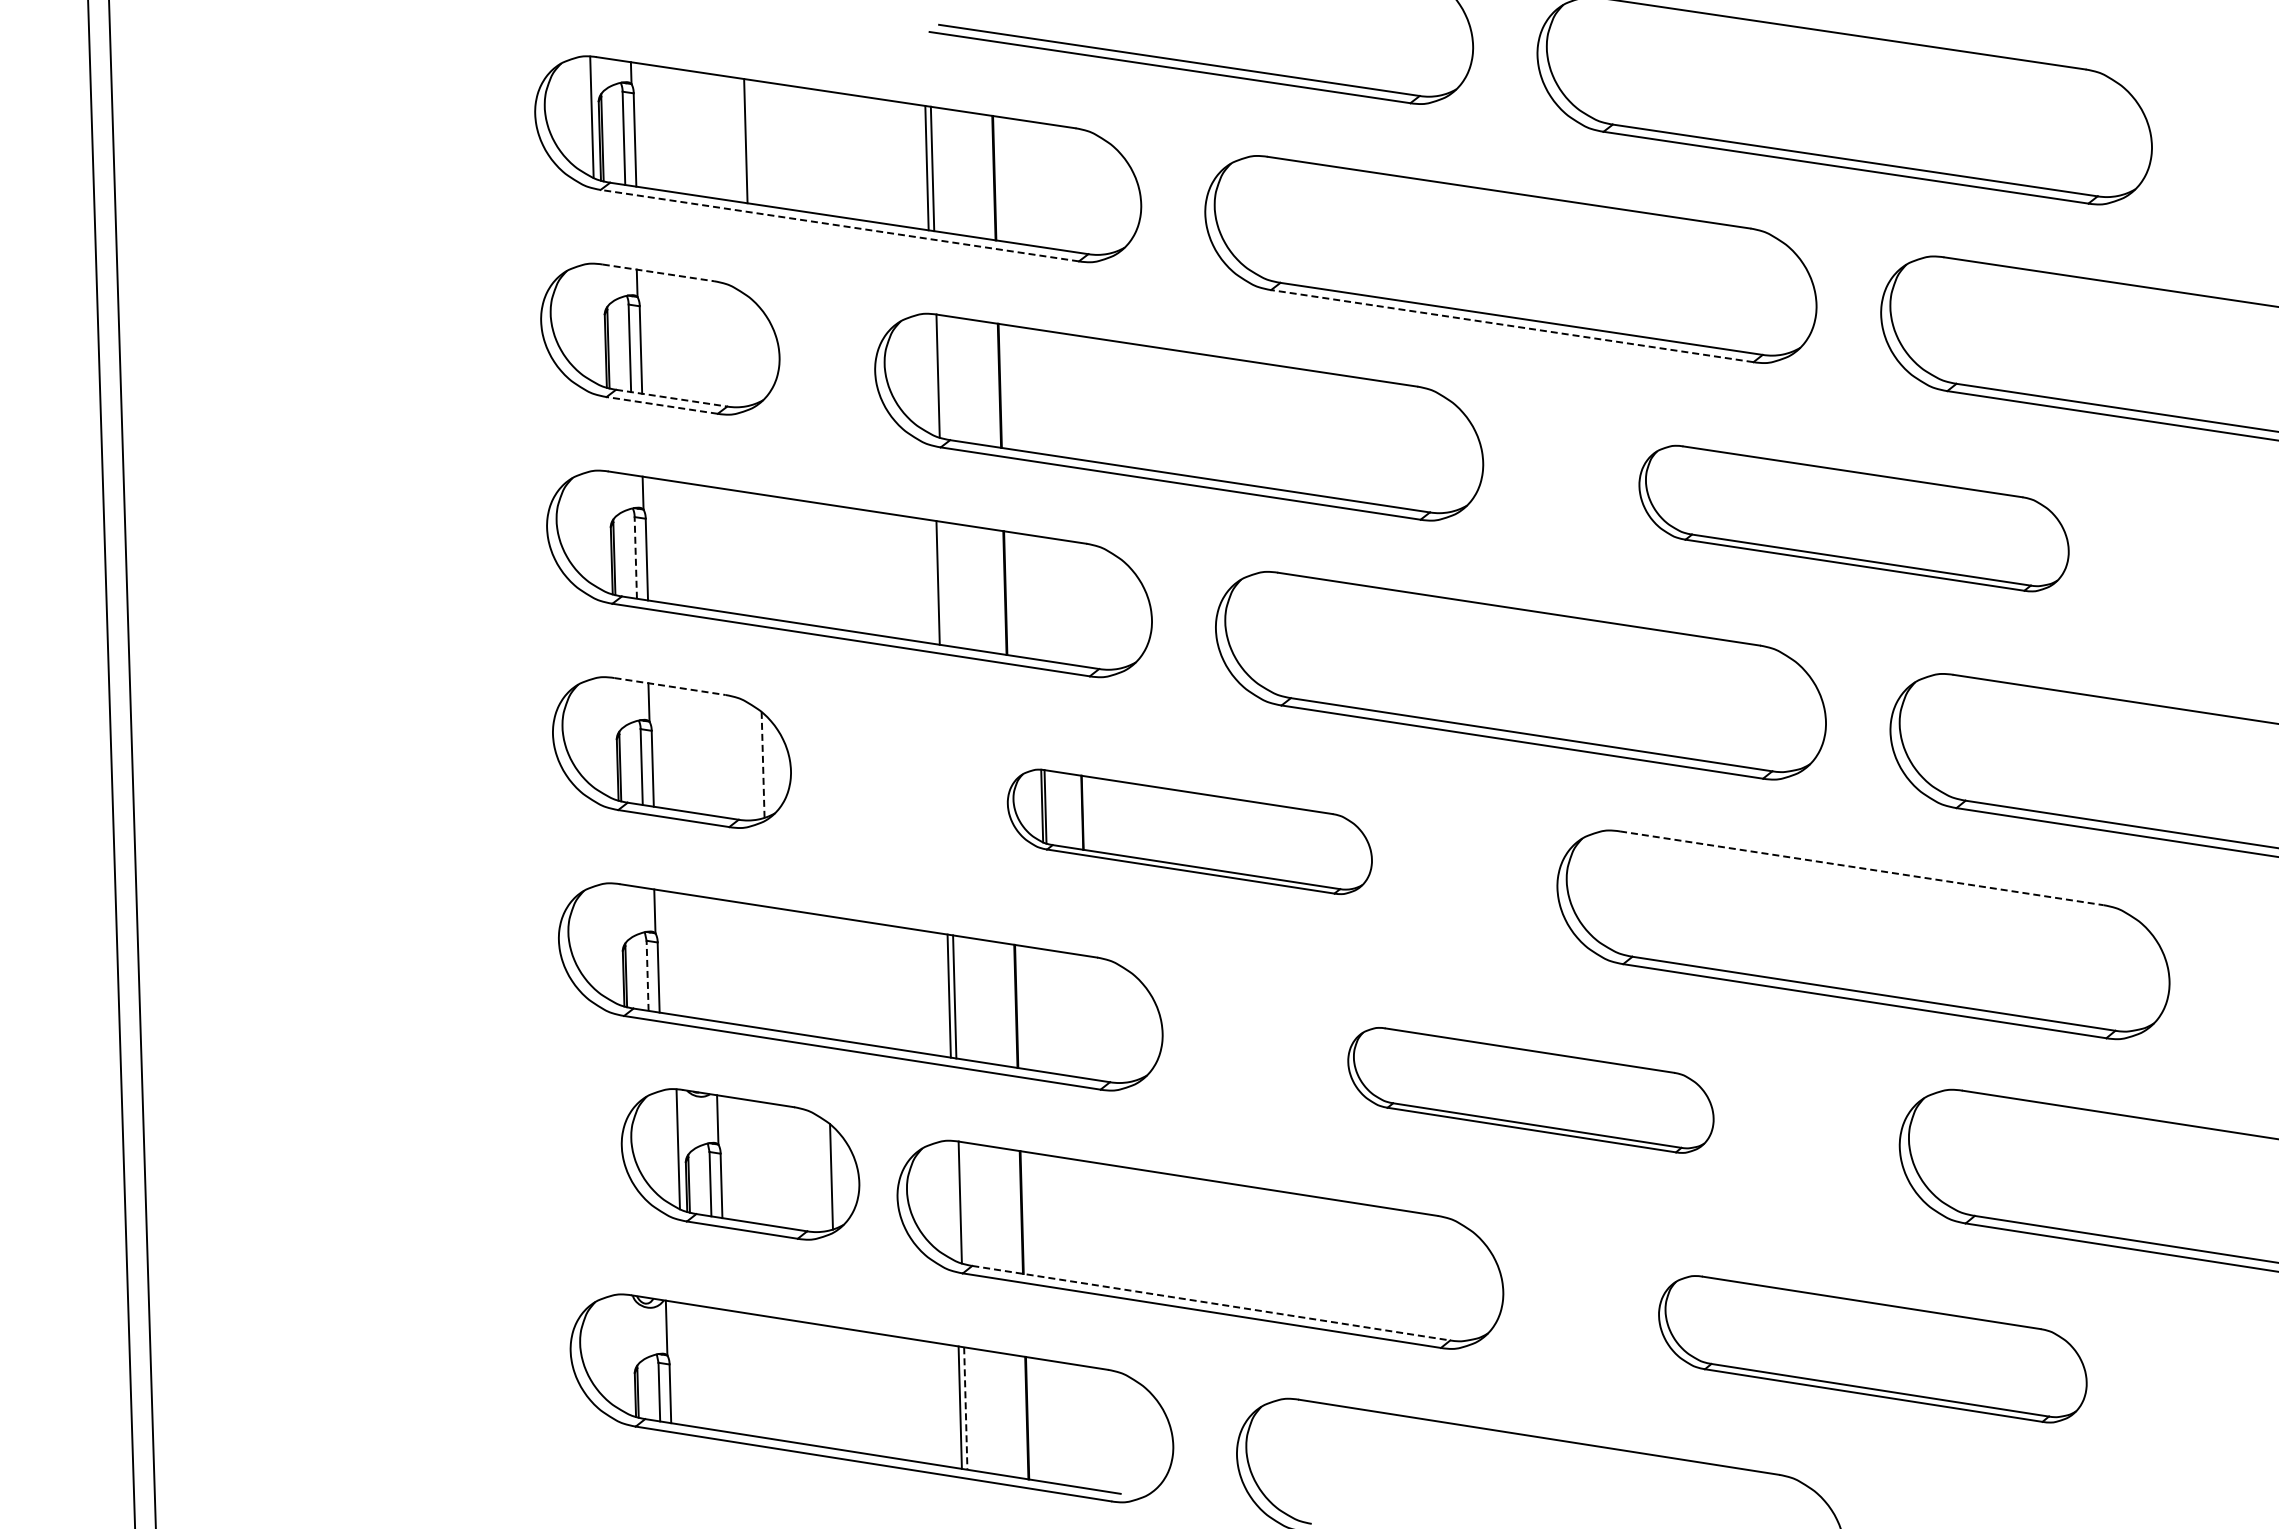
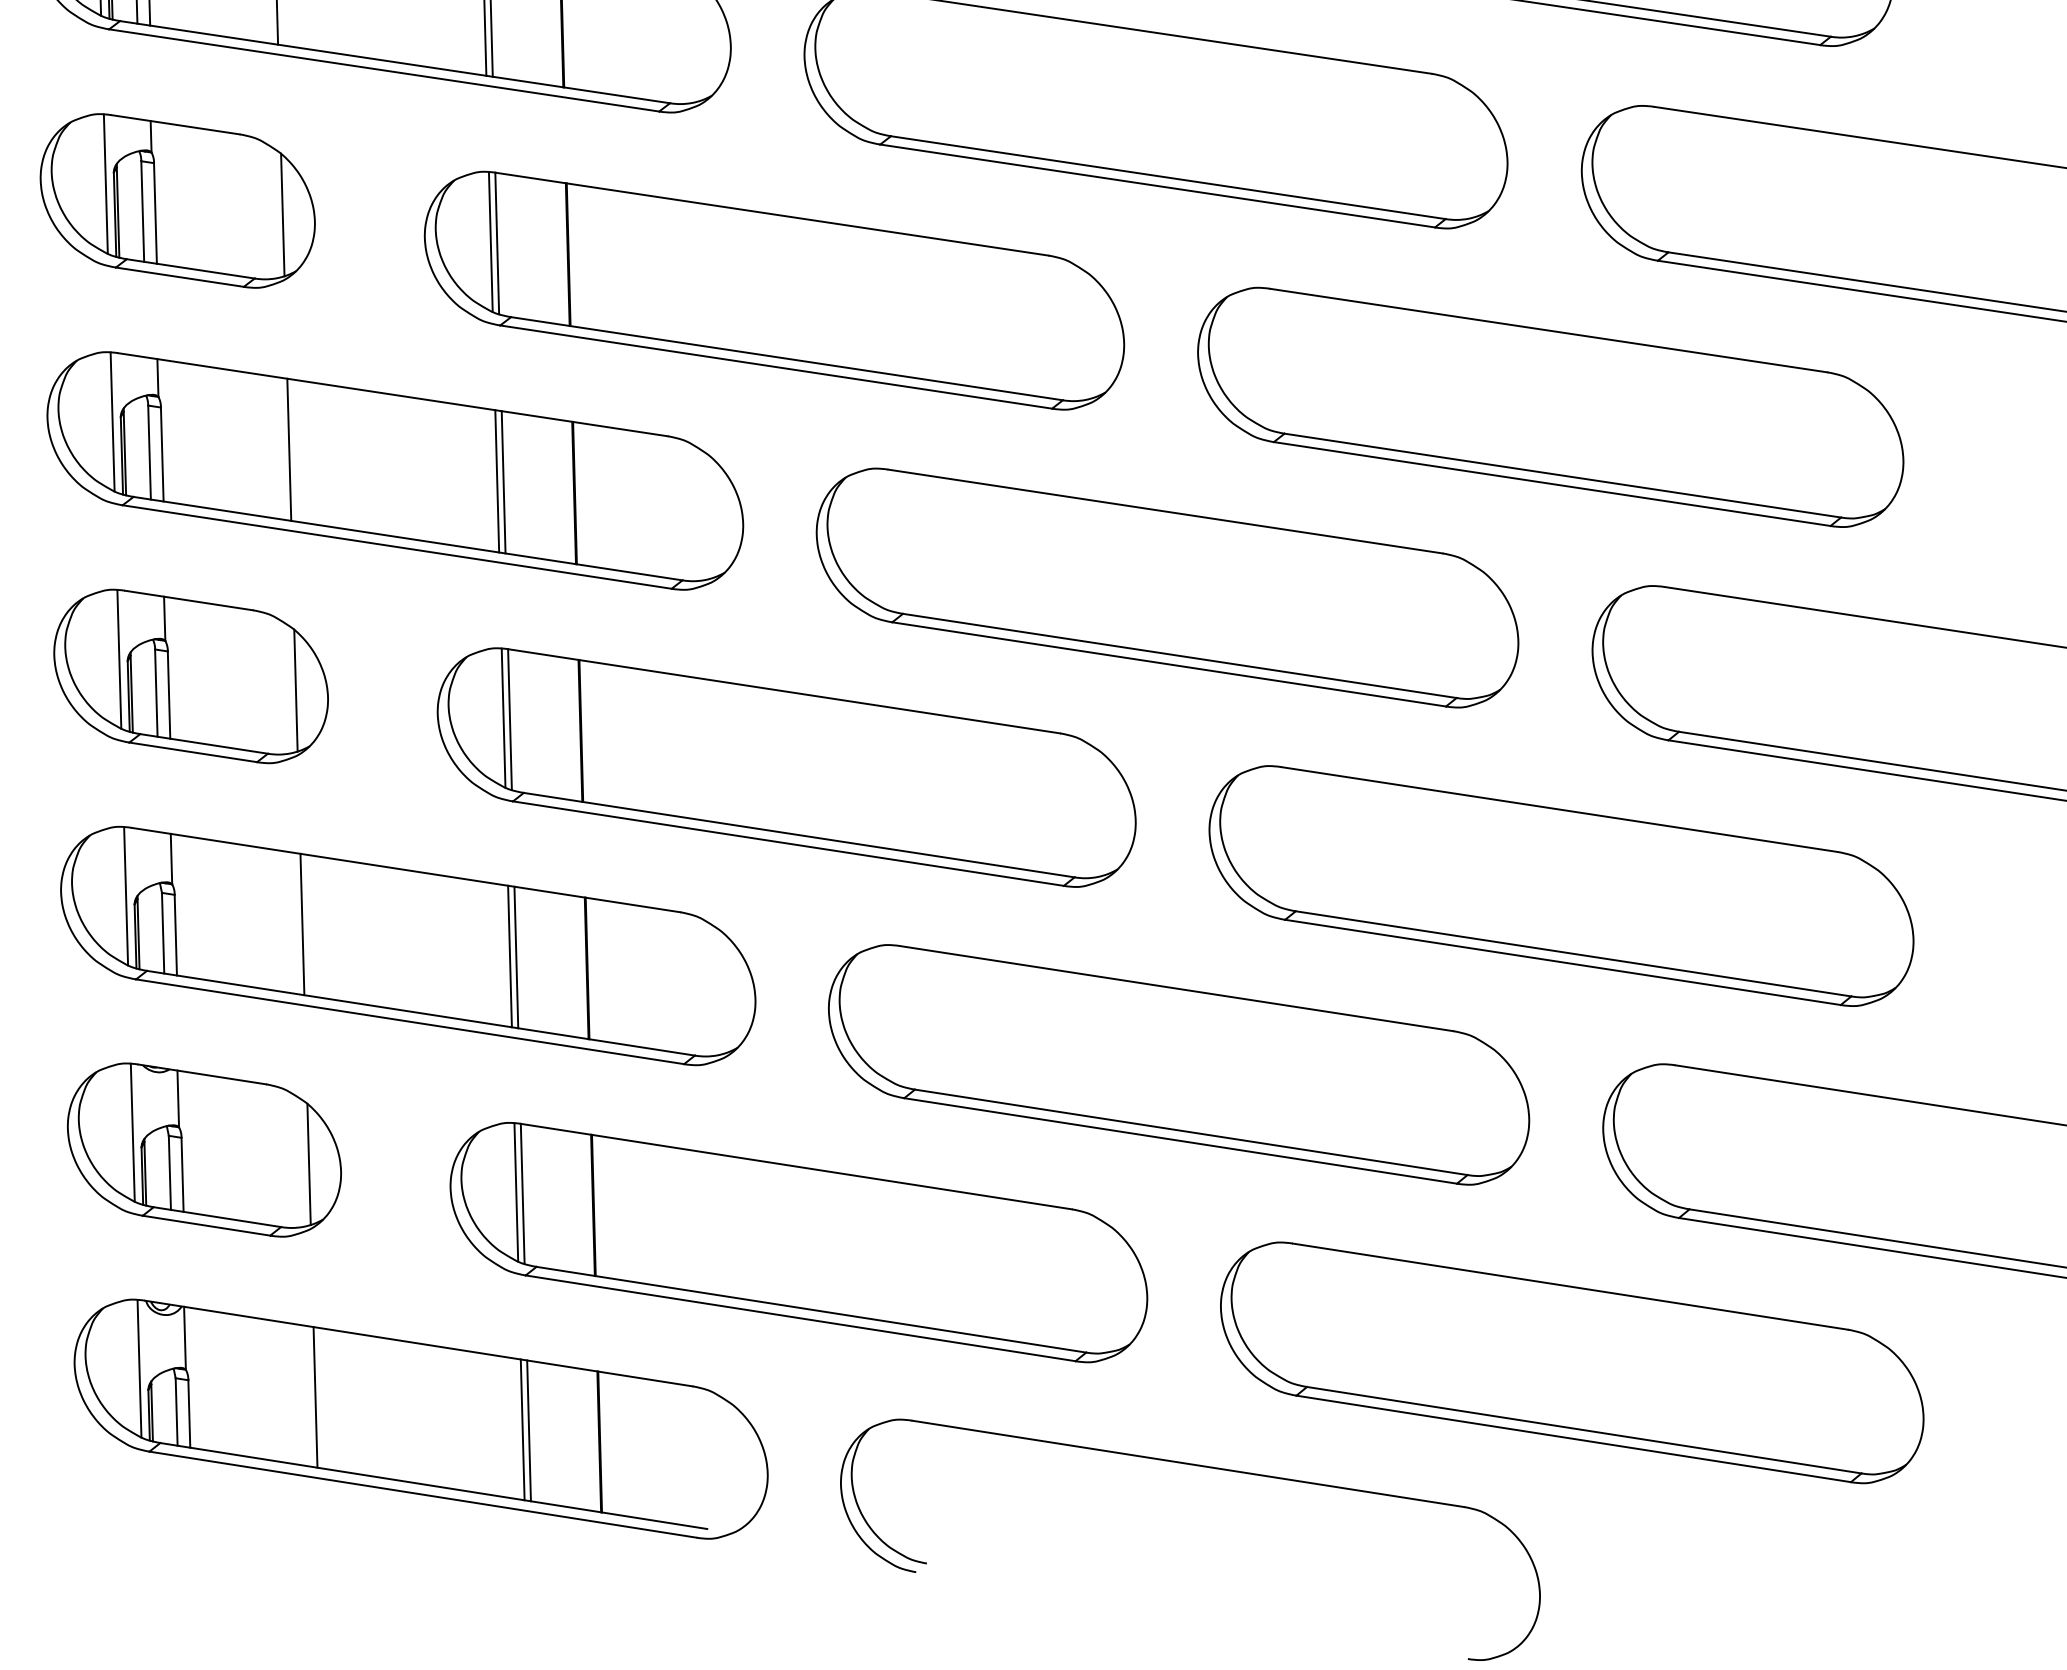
line: (839, 225) -> (383, 70), dashed -> solid
line: (658, 272) -> (175, 124), dashed -> solid
line: (597, 324) -> (105, 184), added
line: (1512, 326) -> (1157, 186), dashed -> solid
line: (751, 351) -> (282, 215), added
line: (932, 374) -> (490, 241), added
line: (672, 398) -> (191, 269), dashed -> solid
line: (661, 405) -> (179, 277), dashed -> solid
part: (1853, 518) -> (1550, 407), size x1.43
line: (603, 530) -> (112, 421), added
line: (757, 555) -> (289, 449), added
line: (635, 557) -> (149, 452), dashed -> solid
line: (943, 583) -> (503, 481), added
line: (670, 686) -> (189, 600), dashed -> solid
line: (609, 737) -> (119, 659), added
line: (763, 765) -> (296, 691), dashed -> solid
part: (1189, 831) -> (786, 767), size x1.67
line: (1862, 868) -> (1560, 809), dashed -> solid
line: (615, 943) -> (126, 896), added
line: (768, 967) -> (302, 923), added
line: (647, 975) -> (163, 932), dashed -> solid
part: (1530, 1090) -> (1178, 1065), size x1.67
part: (740, 1164) -> (204, 1150), moved
line: (954, 1201) -> (516, 1192), added
line: (1211, 1303) -> (811, 1310), dashed -> solid
part: (1872, 1348) -> (1571, 1361), size x1.43
line: (626, 1354) -> (138, 1368), added
line: (779, 1379) -> (314, 1397), added
line: (965, 1409) -> (528, 1431), dashed -> solid

